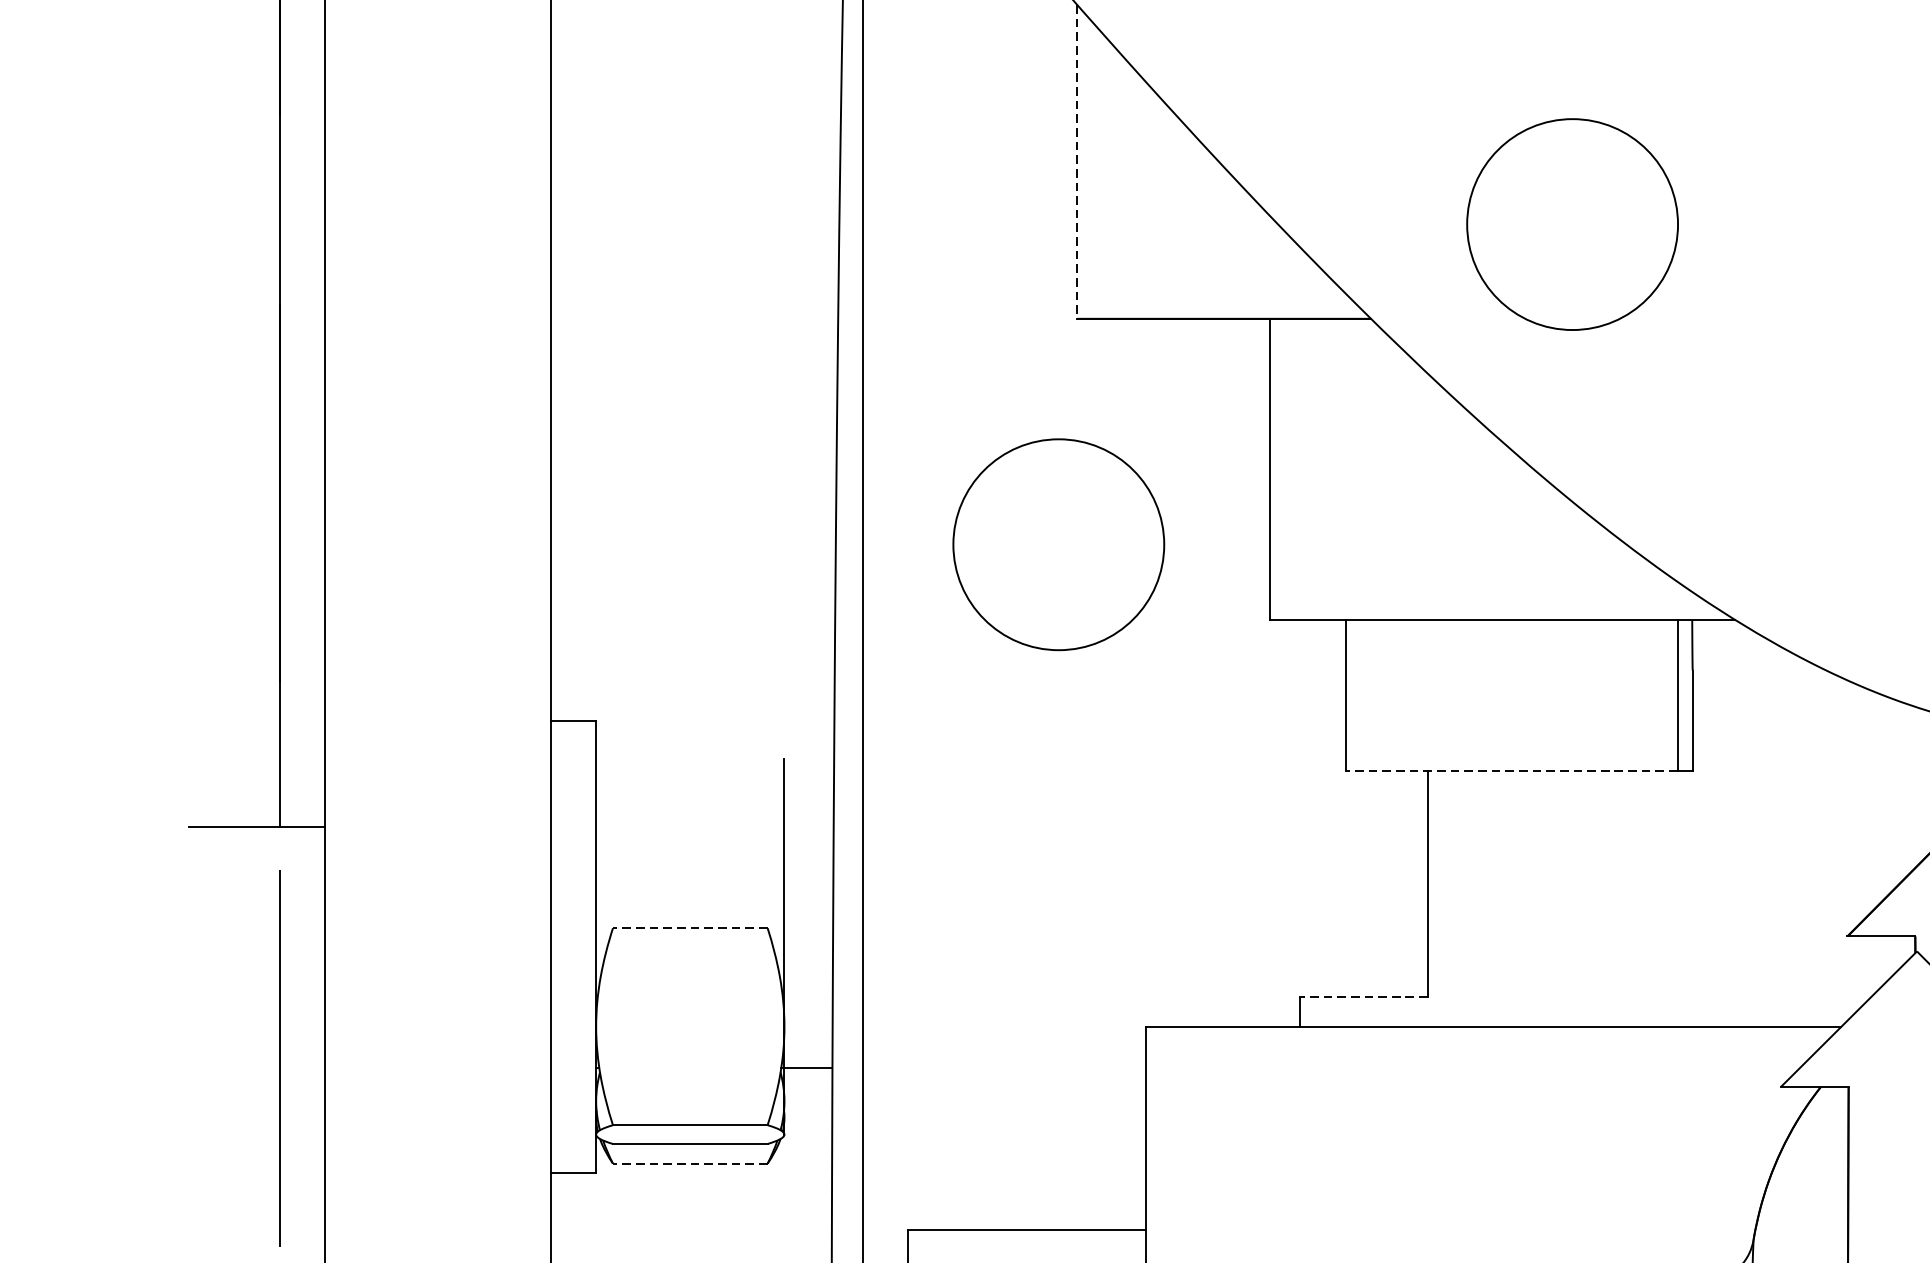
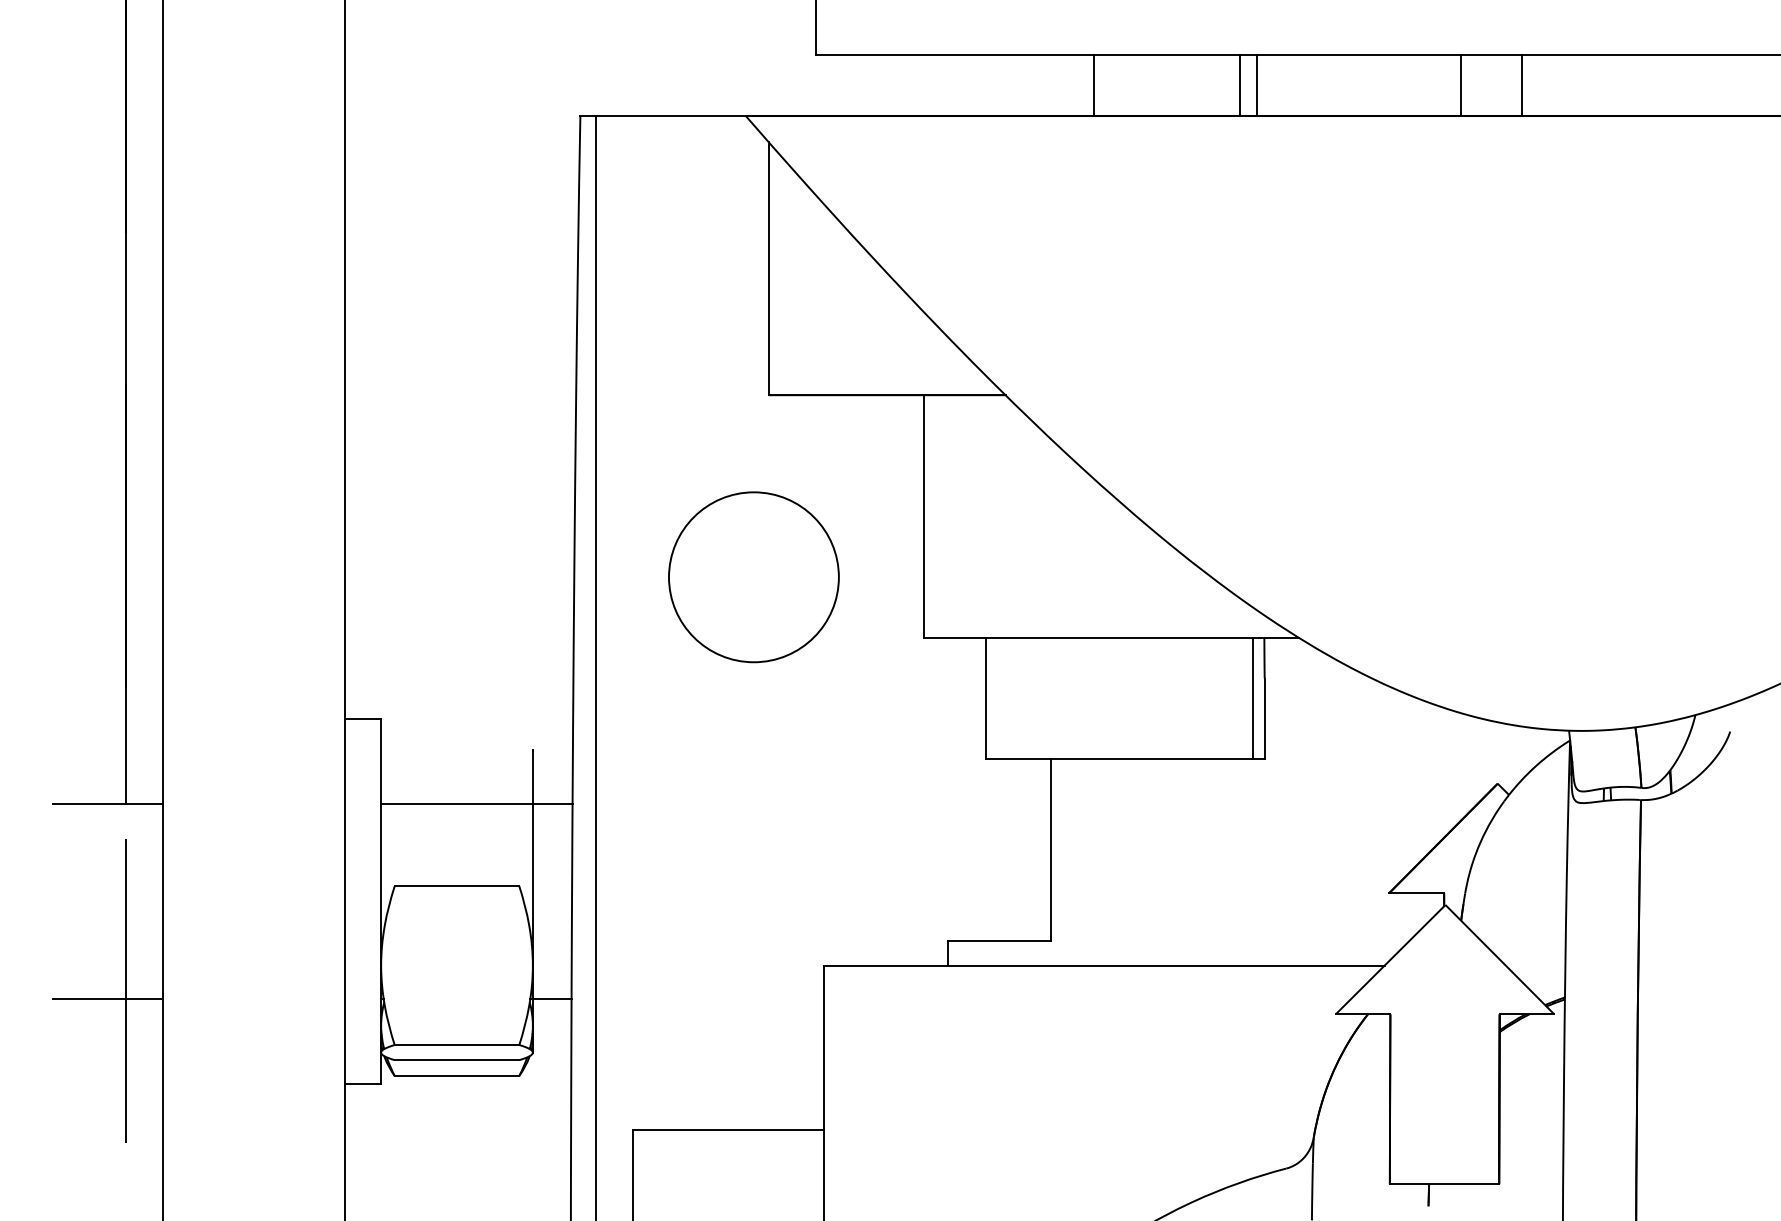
line: (1076, 162) -> (768, 269), dashed -> solid
part: (1572, 224) -> (1167, 319), removed
line: (1511, 770) -> (1118, 759), dashed -> solid
line: (714, 826) -> (476, 804), added
line: (689, 928) -> (456, 886), dashed -> solid
line: (1363, 996) -> (999, 941), dashed -> solid
line: (256, 1067) -> (107, 998), added
line: (689, 1163) -> (456, 1075), dashed -> solid

